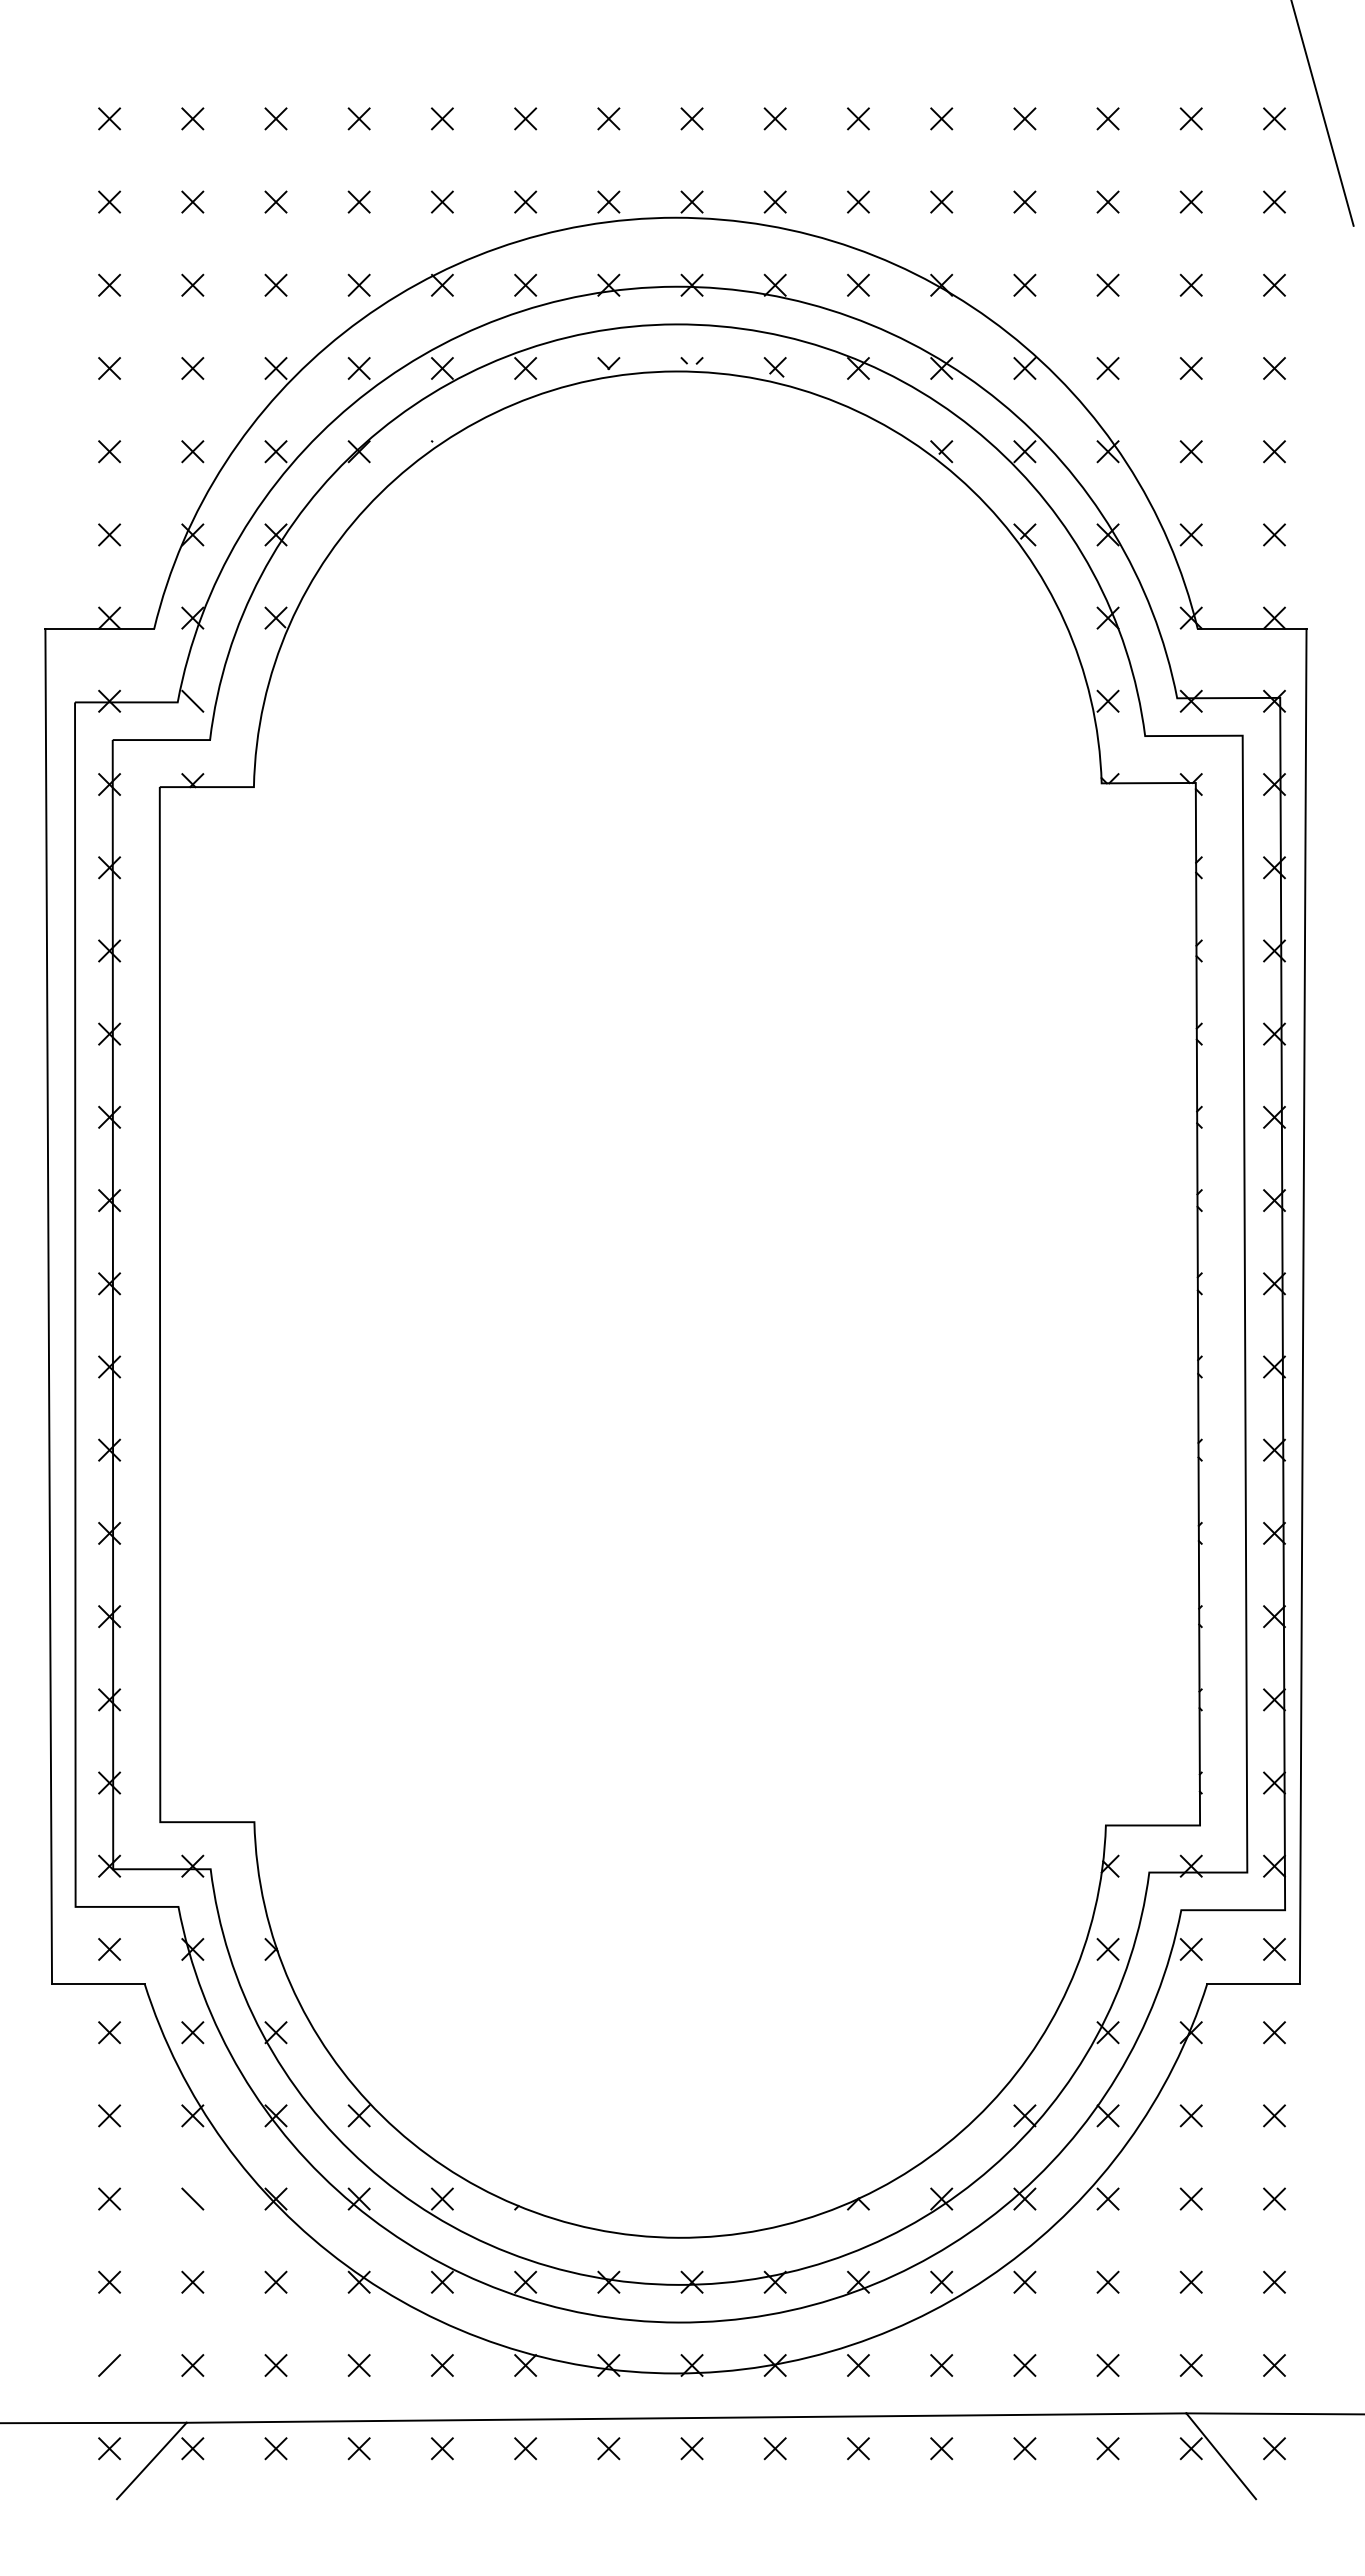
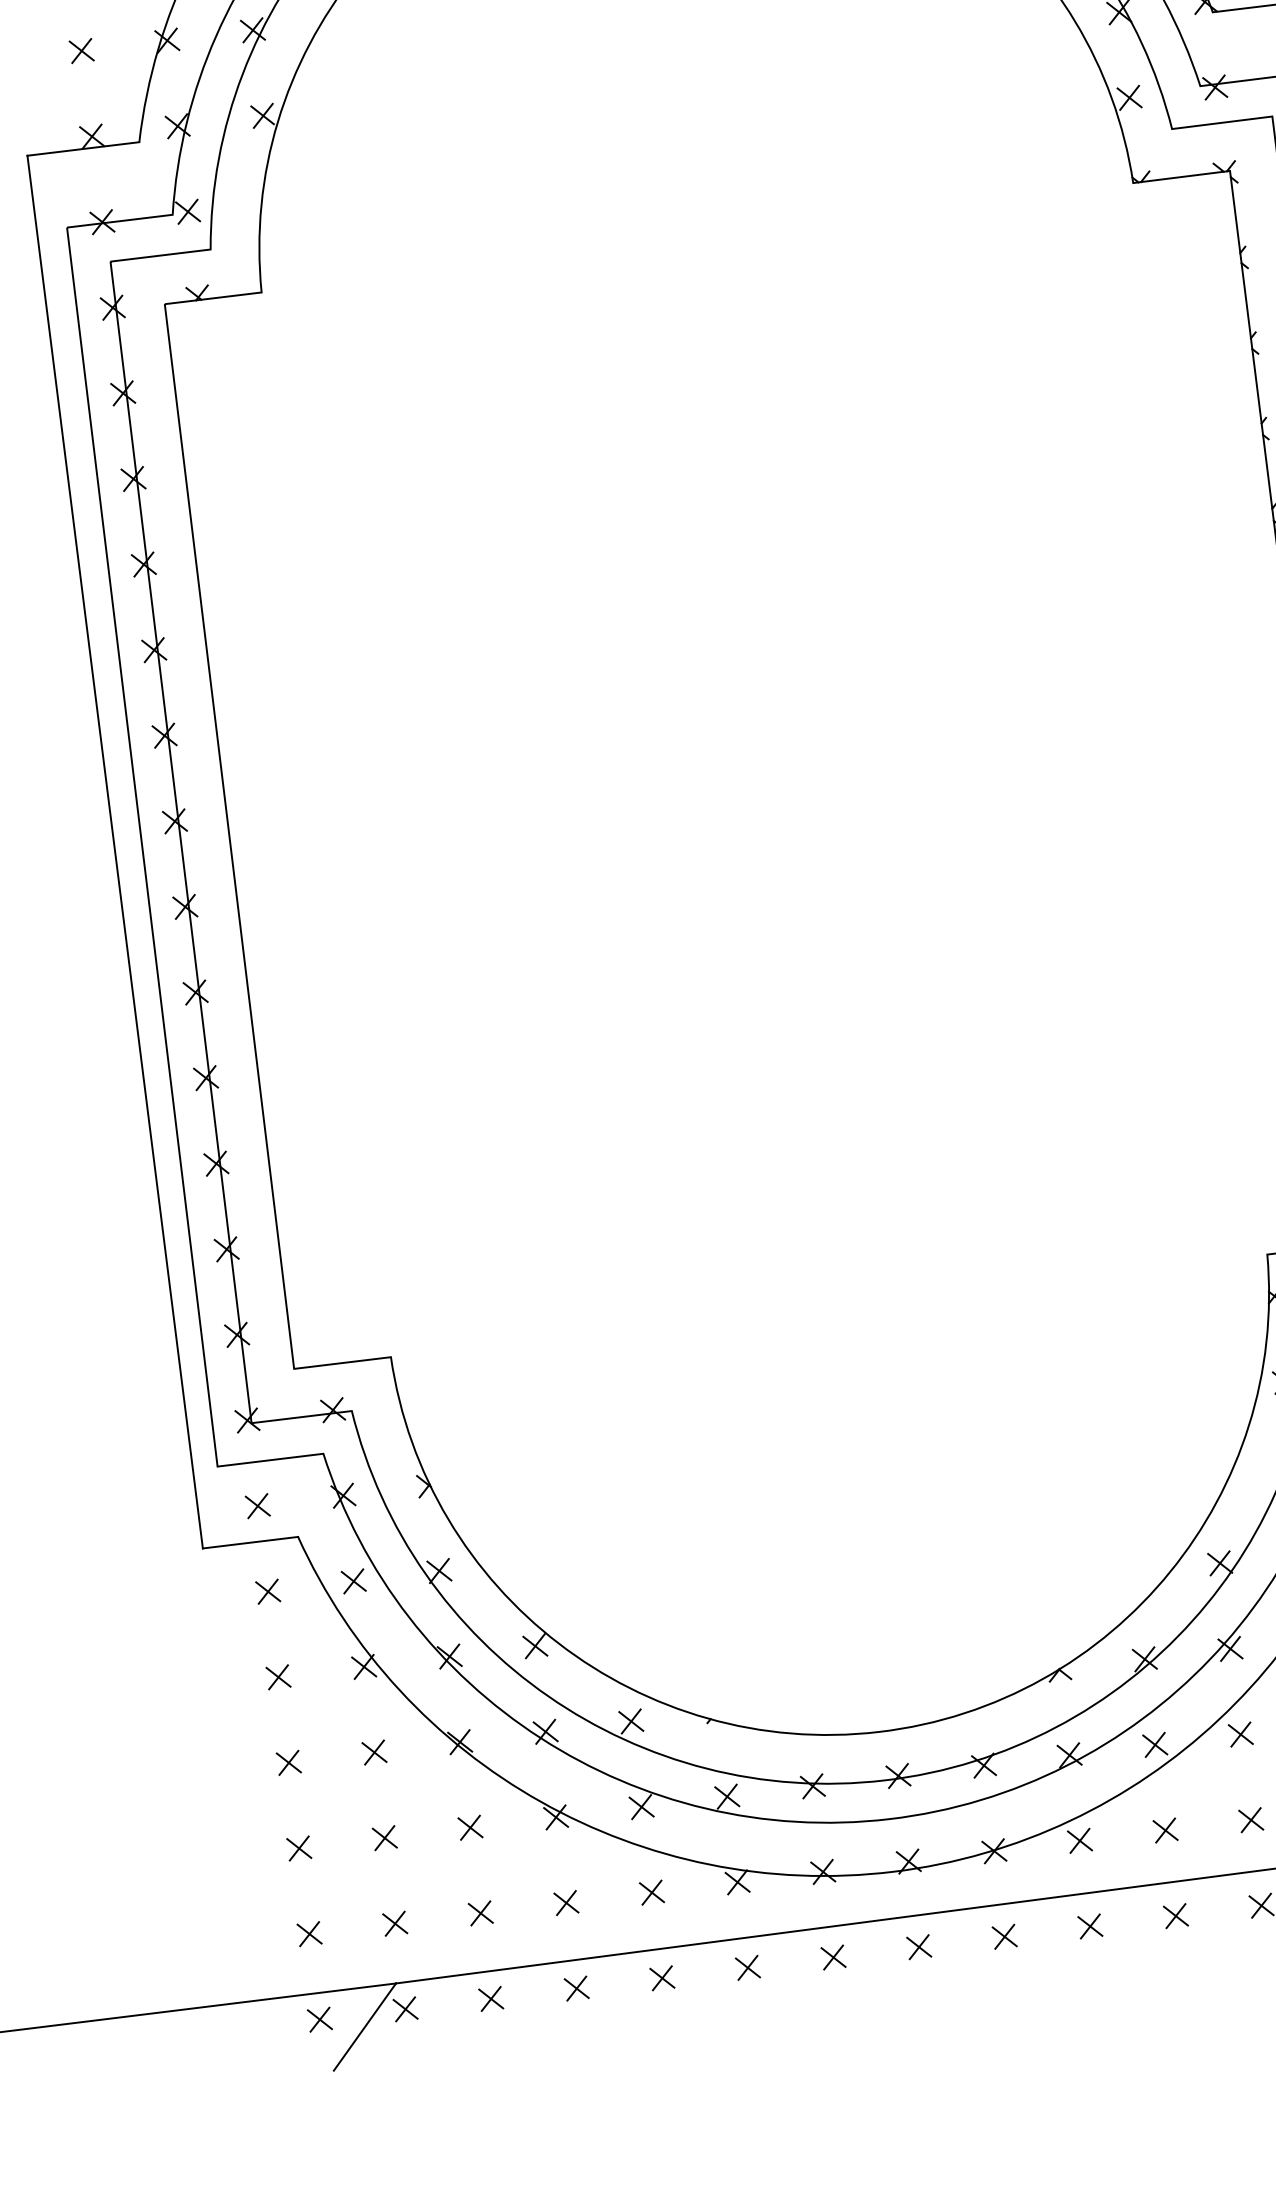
line: (192, 700) -> (187, 211), added
line: (192, 2198) -> (374, 1752), added
line: (109, 2365) -> (309, 1934), added

